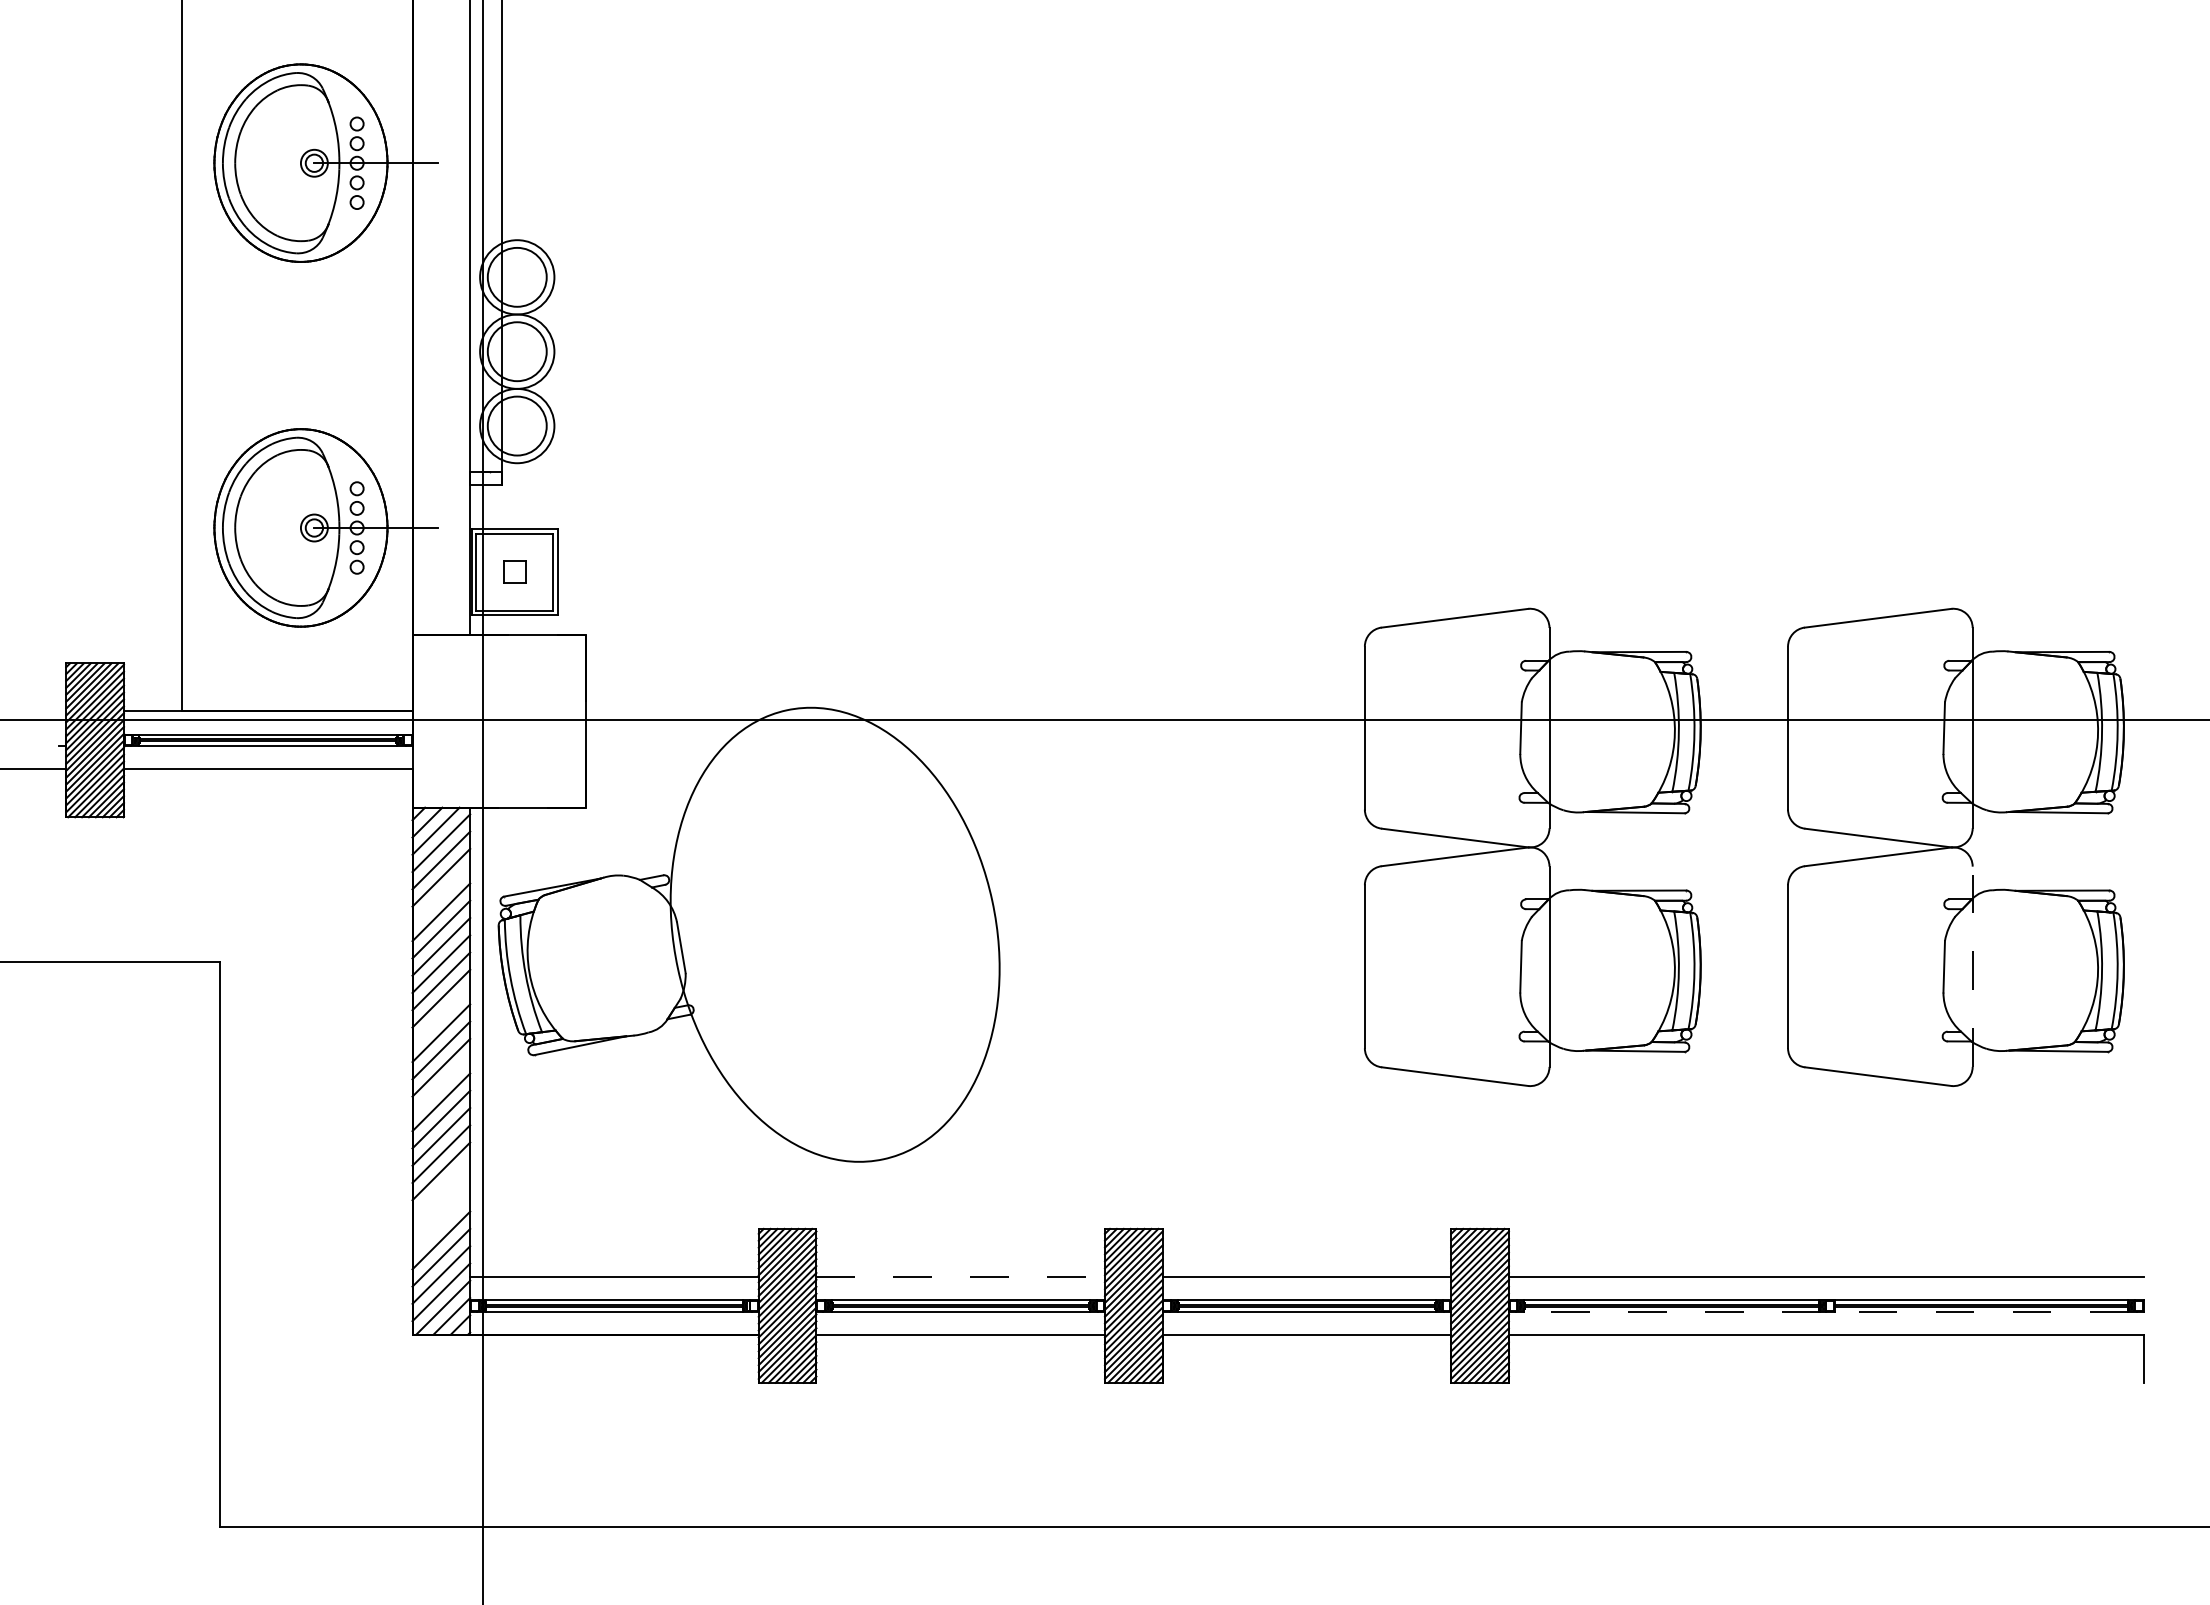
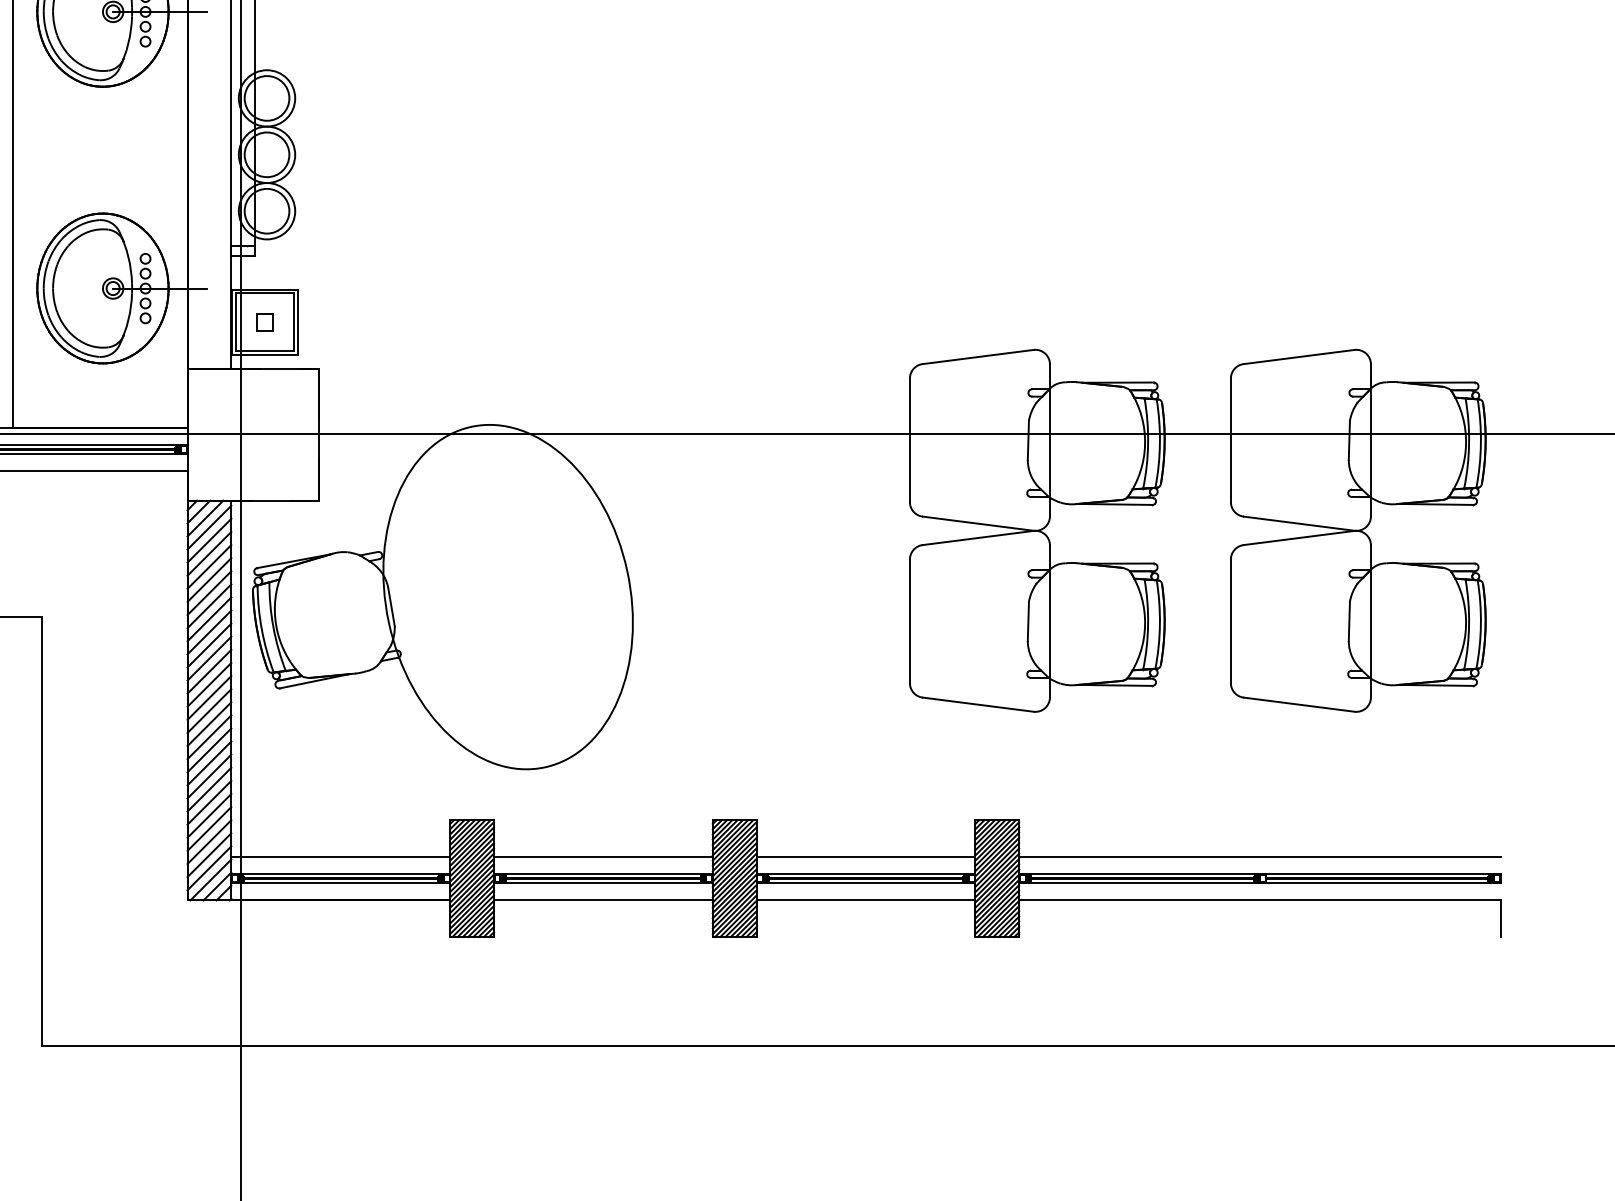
line: (441, 894) -> (209, 566), added
line: (1972, 966) -> (1370, 621), dashed -> solid
line: (441, 1015) -> (209, 658), added
line: (441, 1084) -> (209, 710), added
line: (441, 1188) -> (209, 789), added
line: (441, 1205) -> (209, 802), added
line: (441, 1223) -> (209, 816), added
line: (961, 1277) -> (603, 857), dashed -> solid
line: (1826, 1311) -> (1260, 882), dashed -> solid

